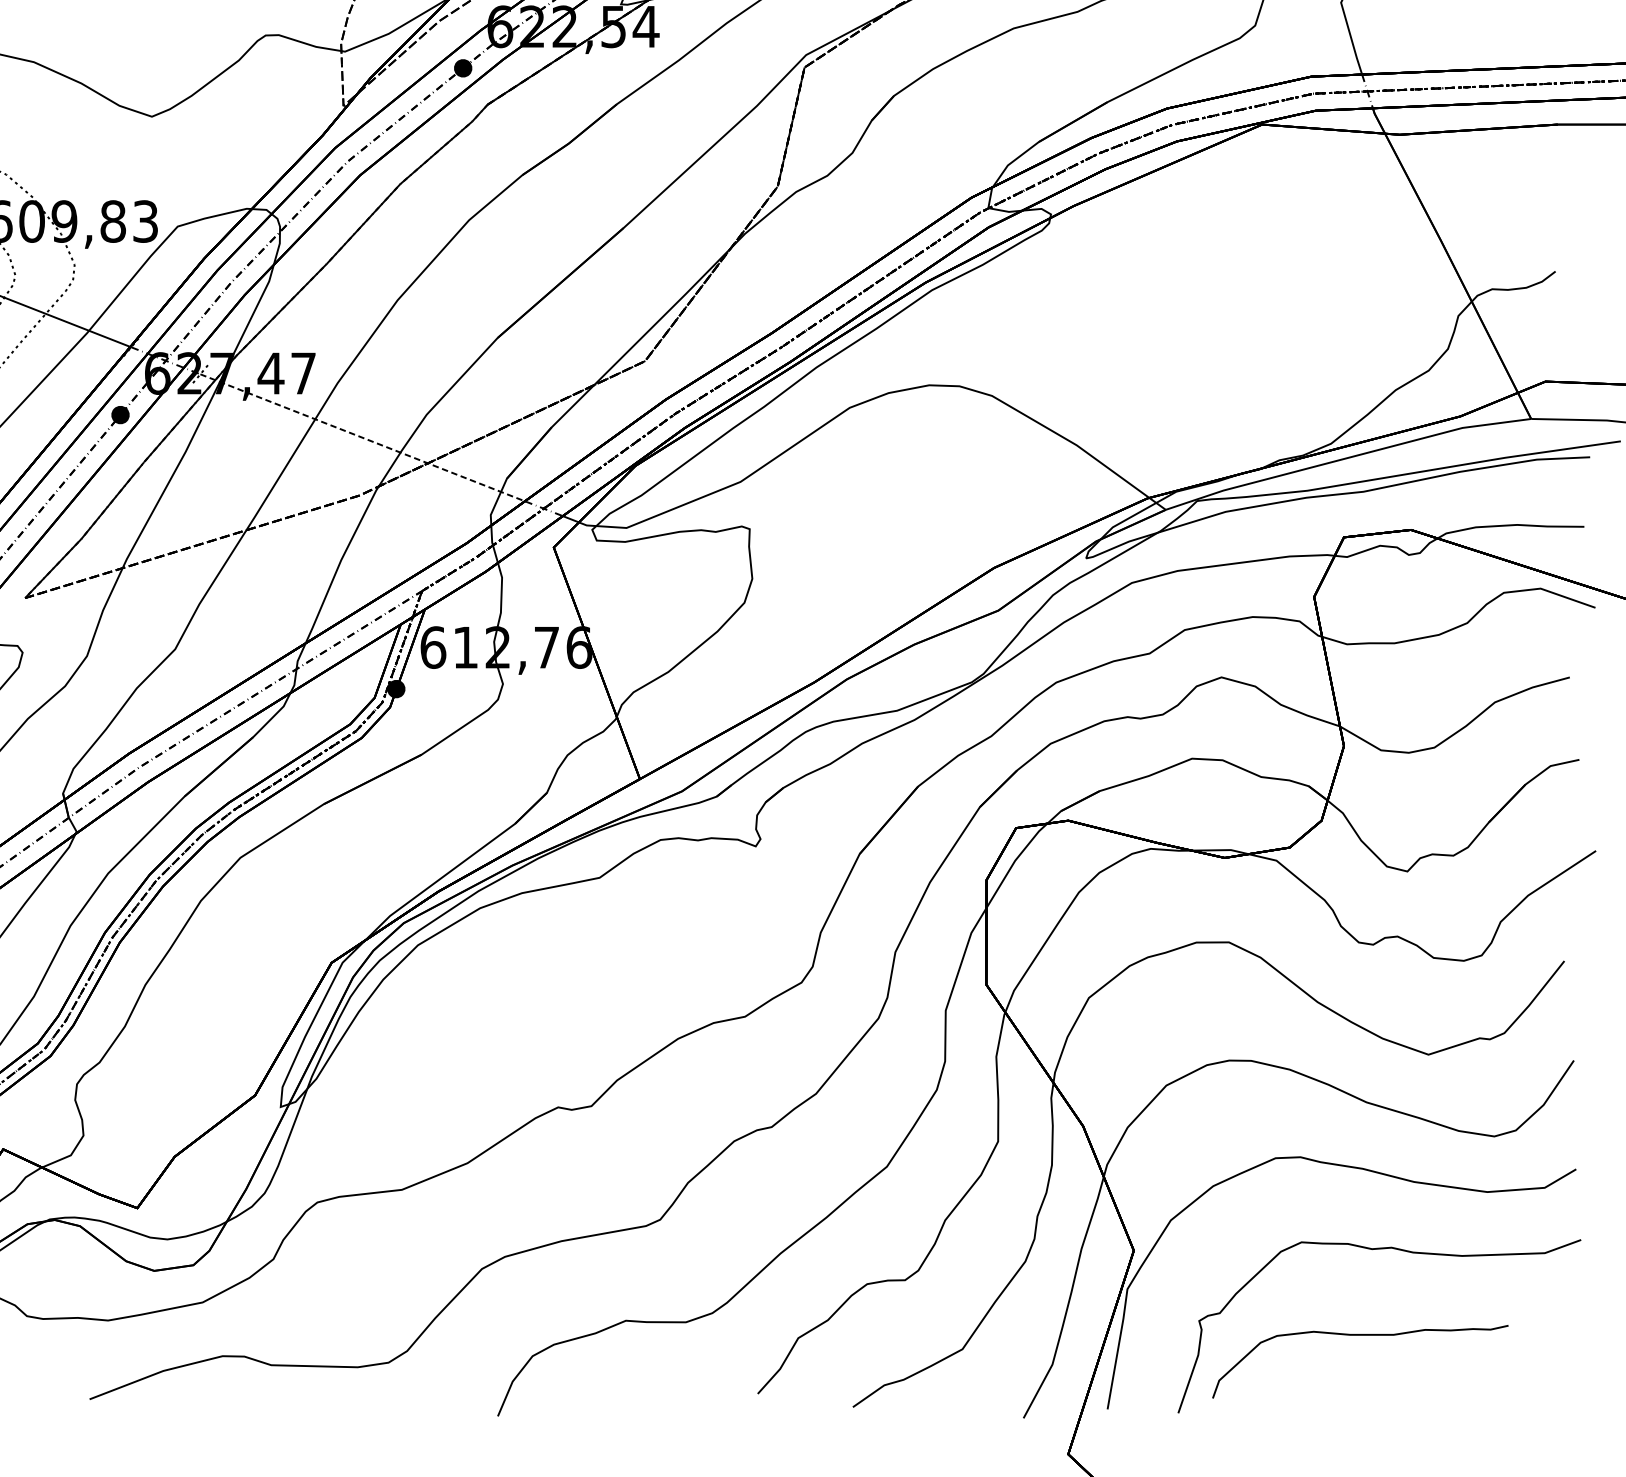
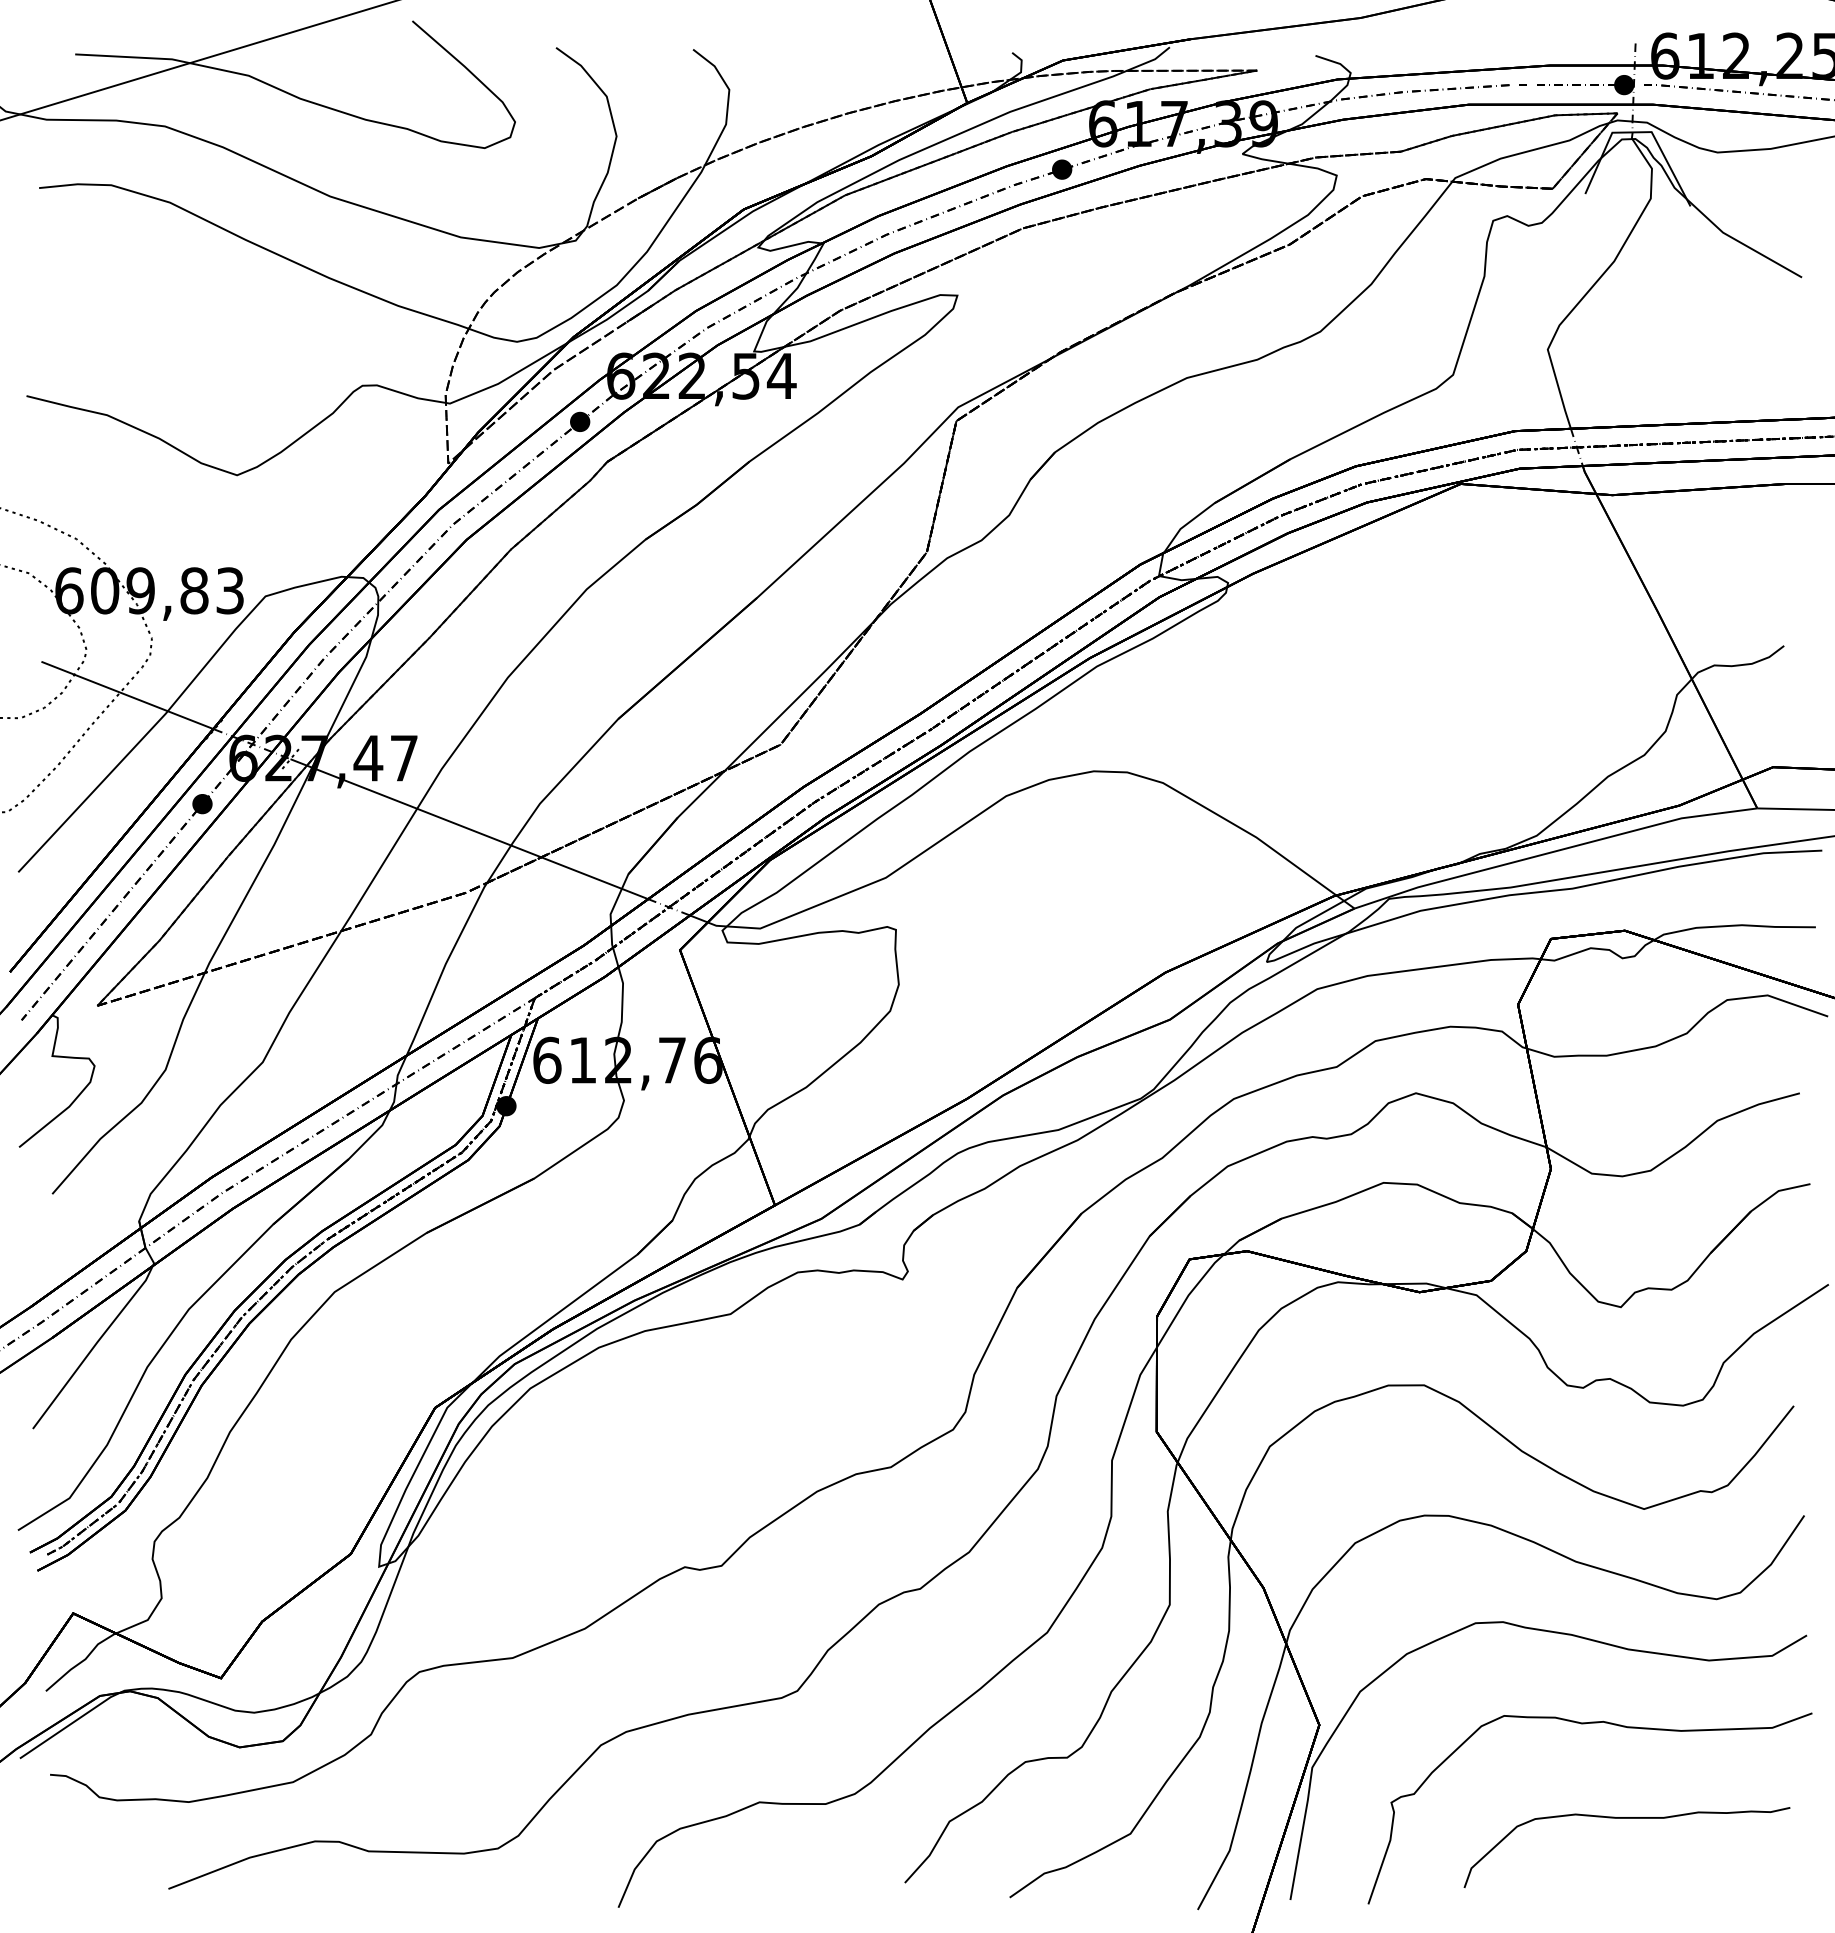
line: (362, 438) -> (469, 829), dashed -> solid
curve: (1359, 1335) -> (1626, 1818), moved

